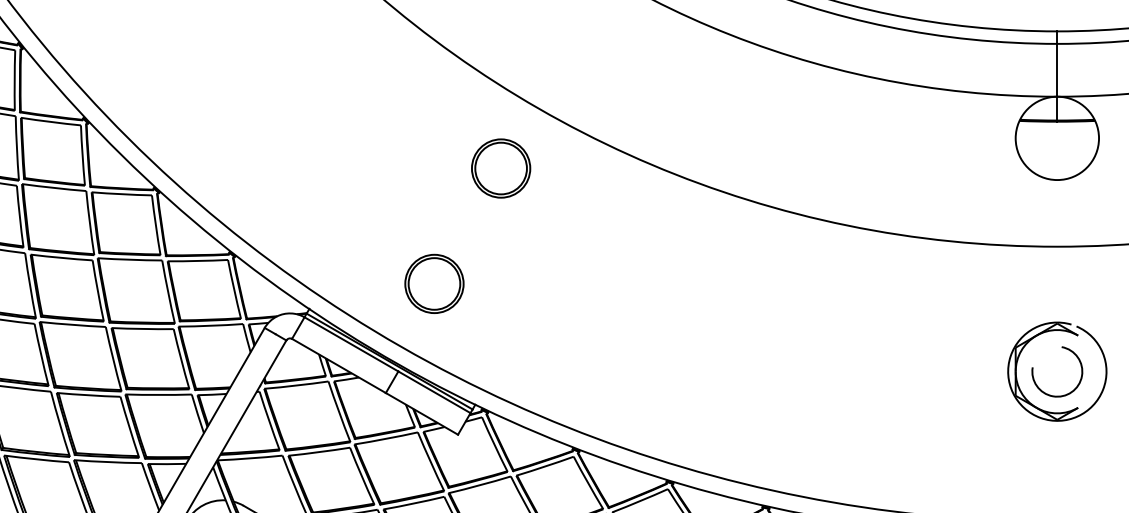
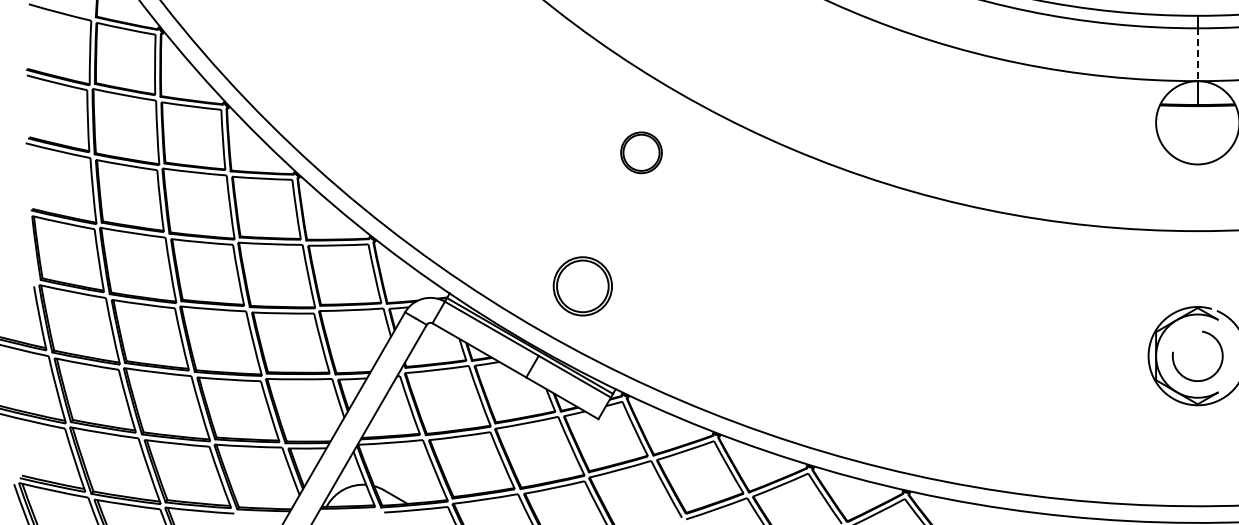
line: (1057, 71) -> (1197, 55), solid -> dashed
part: (501, 168) -> (641, 152), size x0.7
part: (434, 284) -> (582, 286), moved

